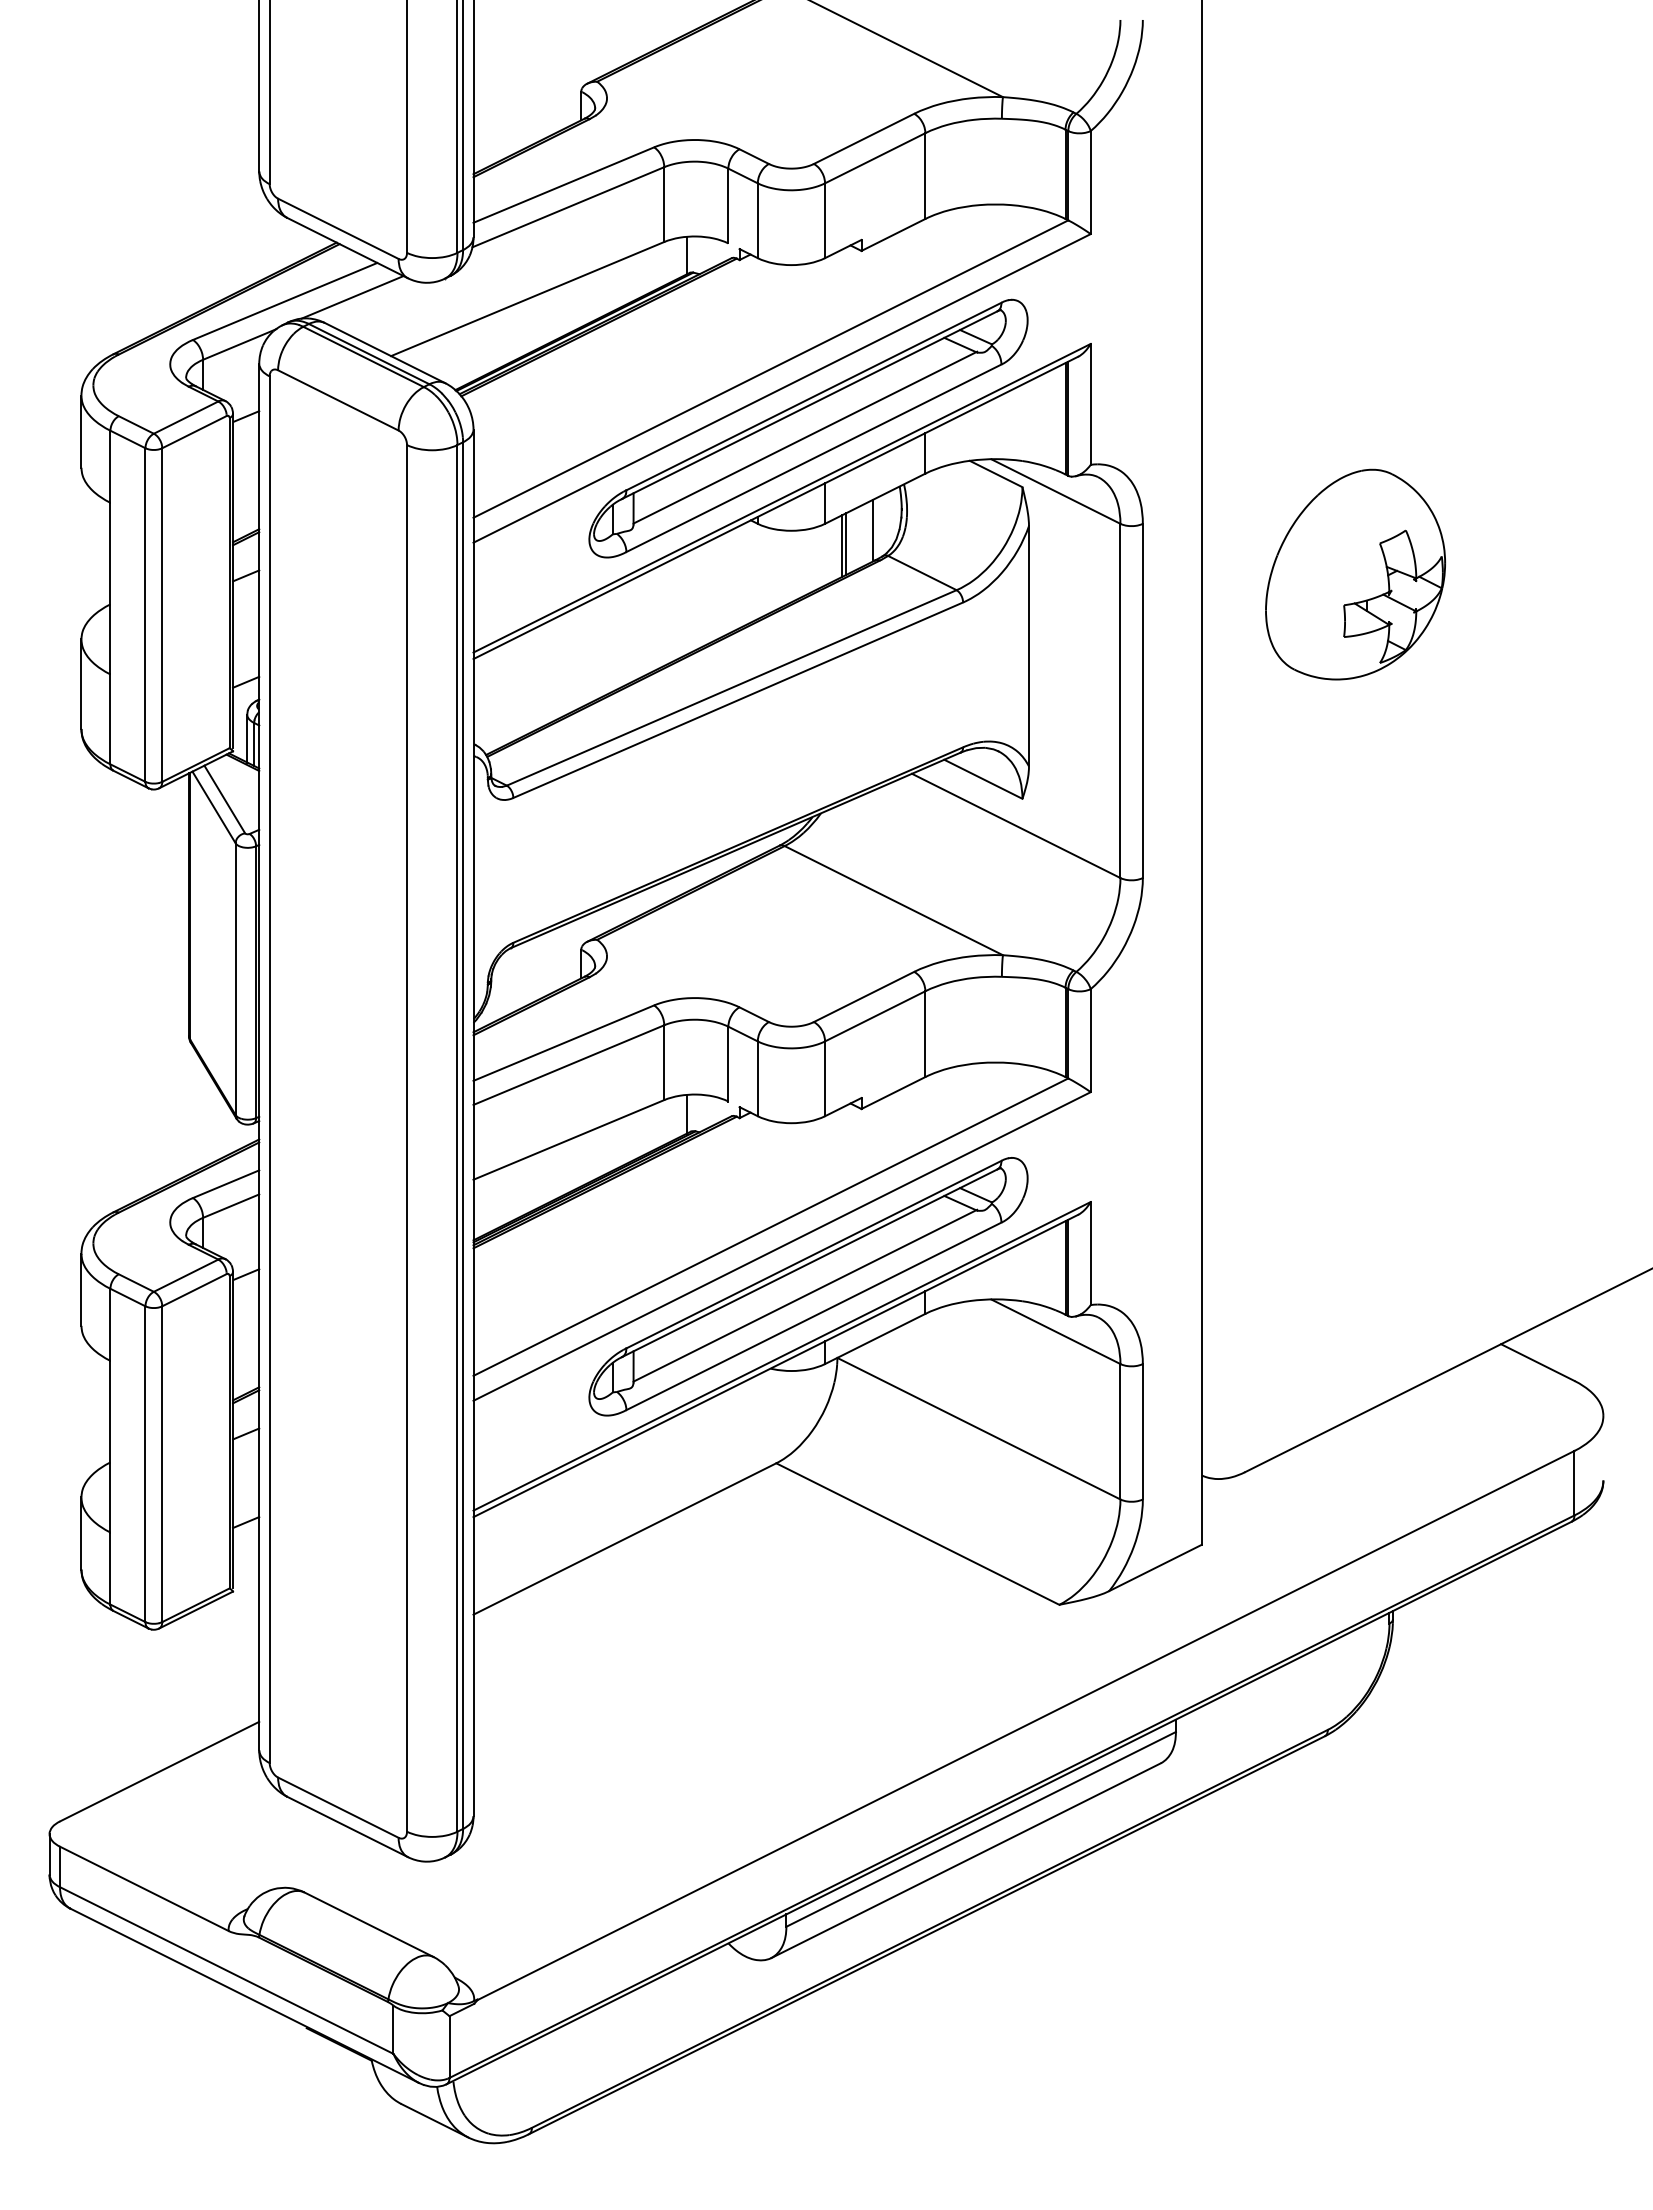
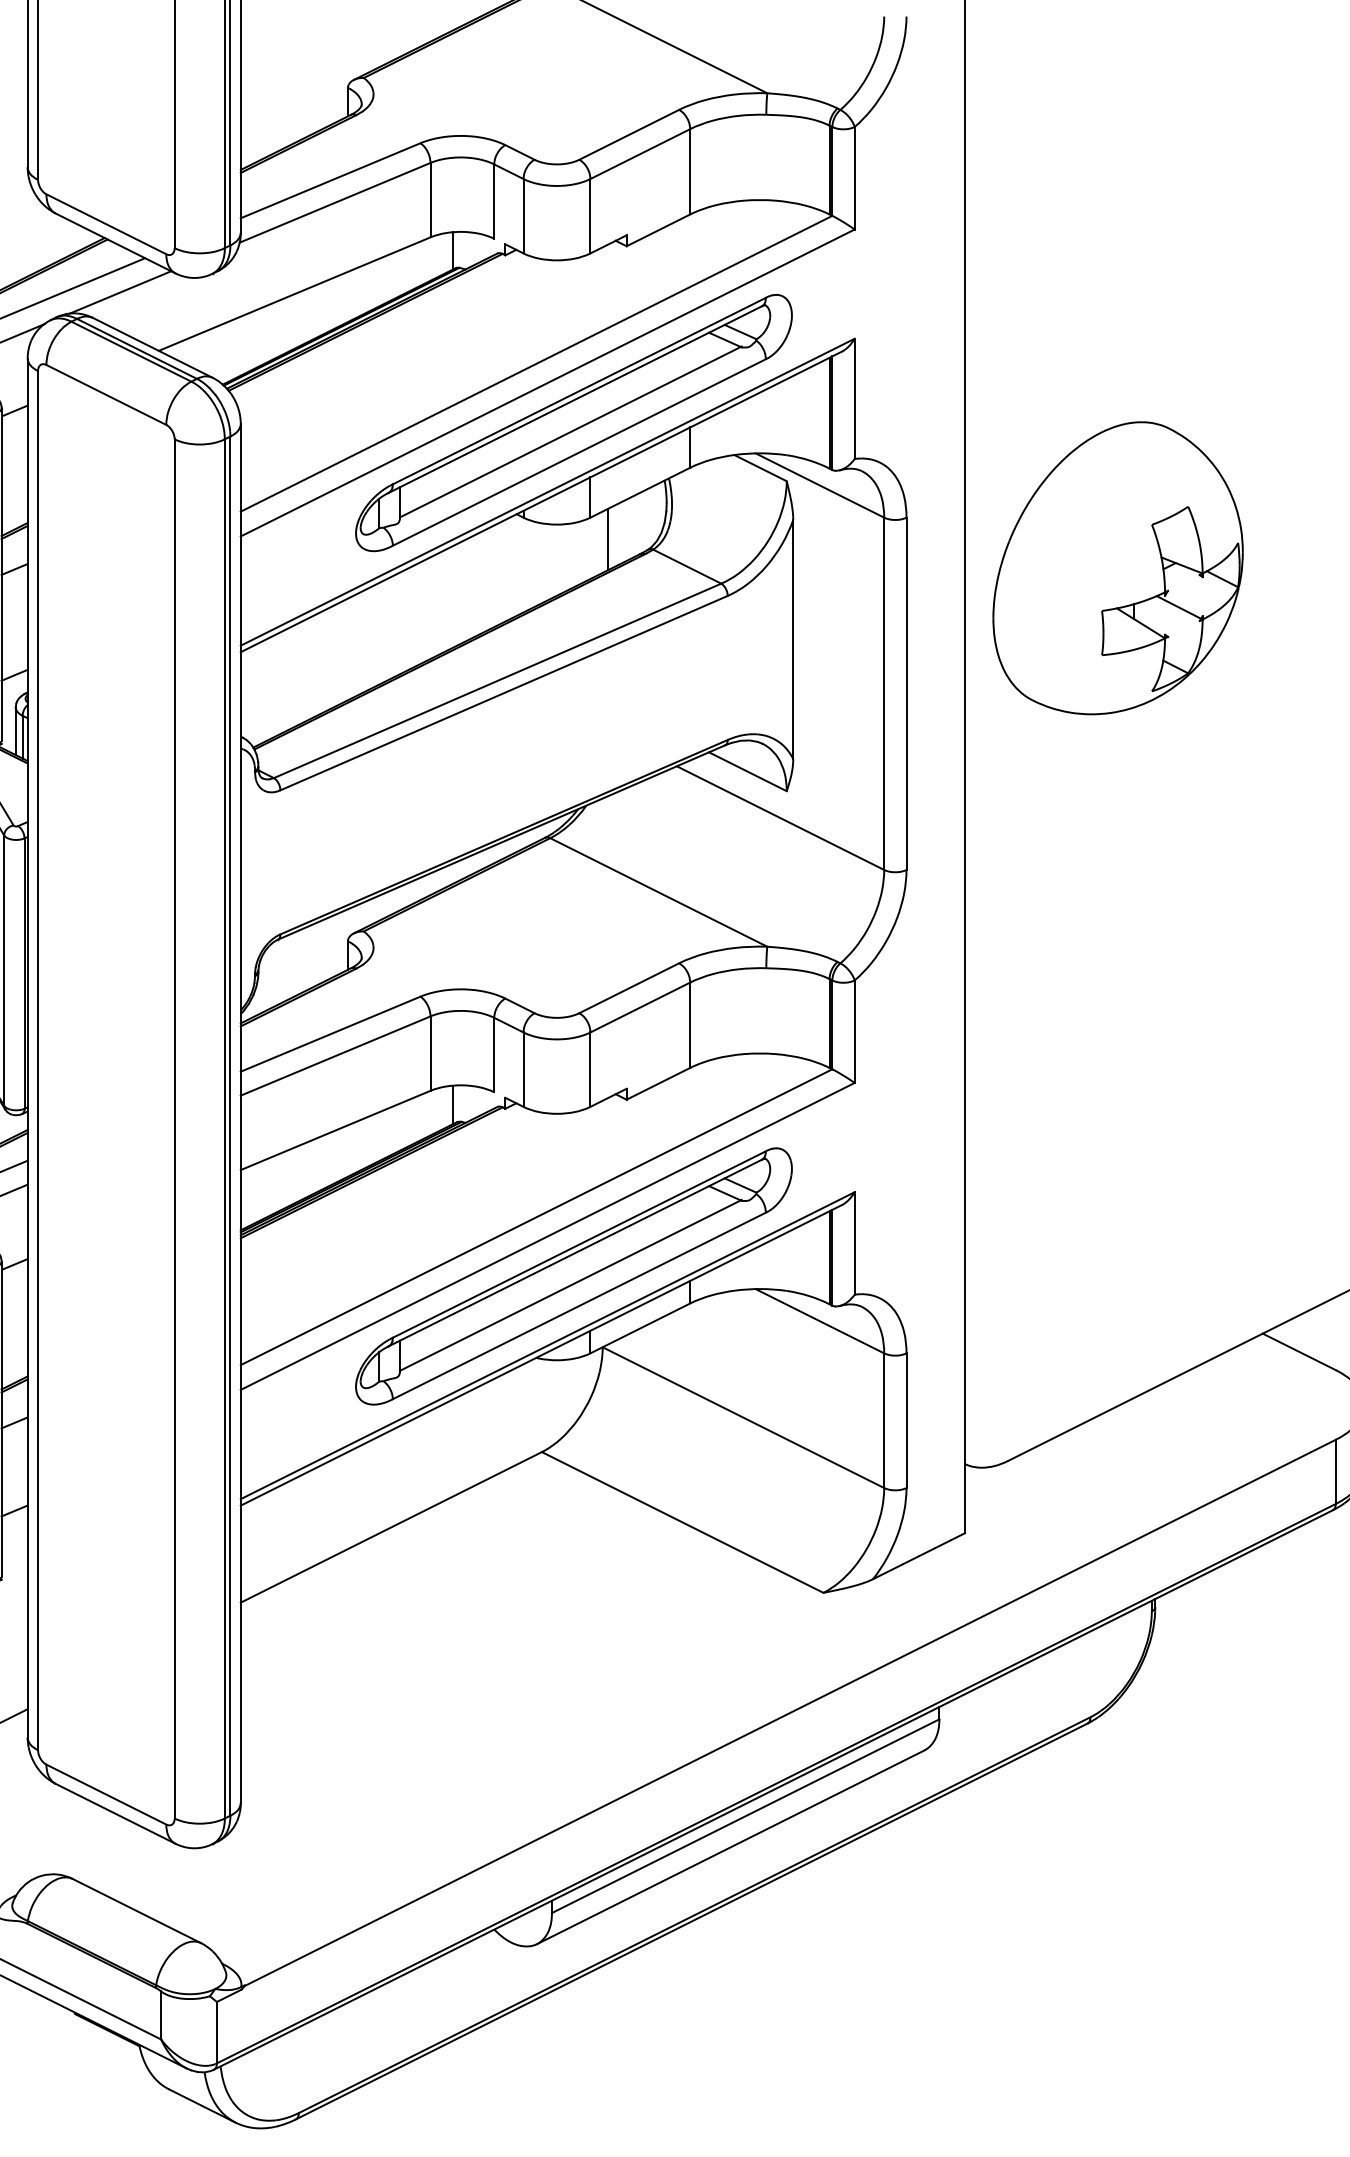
line: (872, 530) -> (637, 524), removed
line: (845, 544) -> (610, 538), removed
part: (1355, 574) -> (1118, 568), size x1.4

